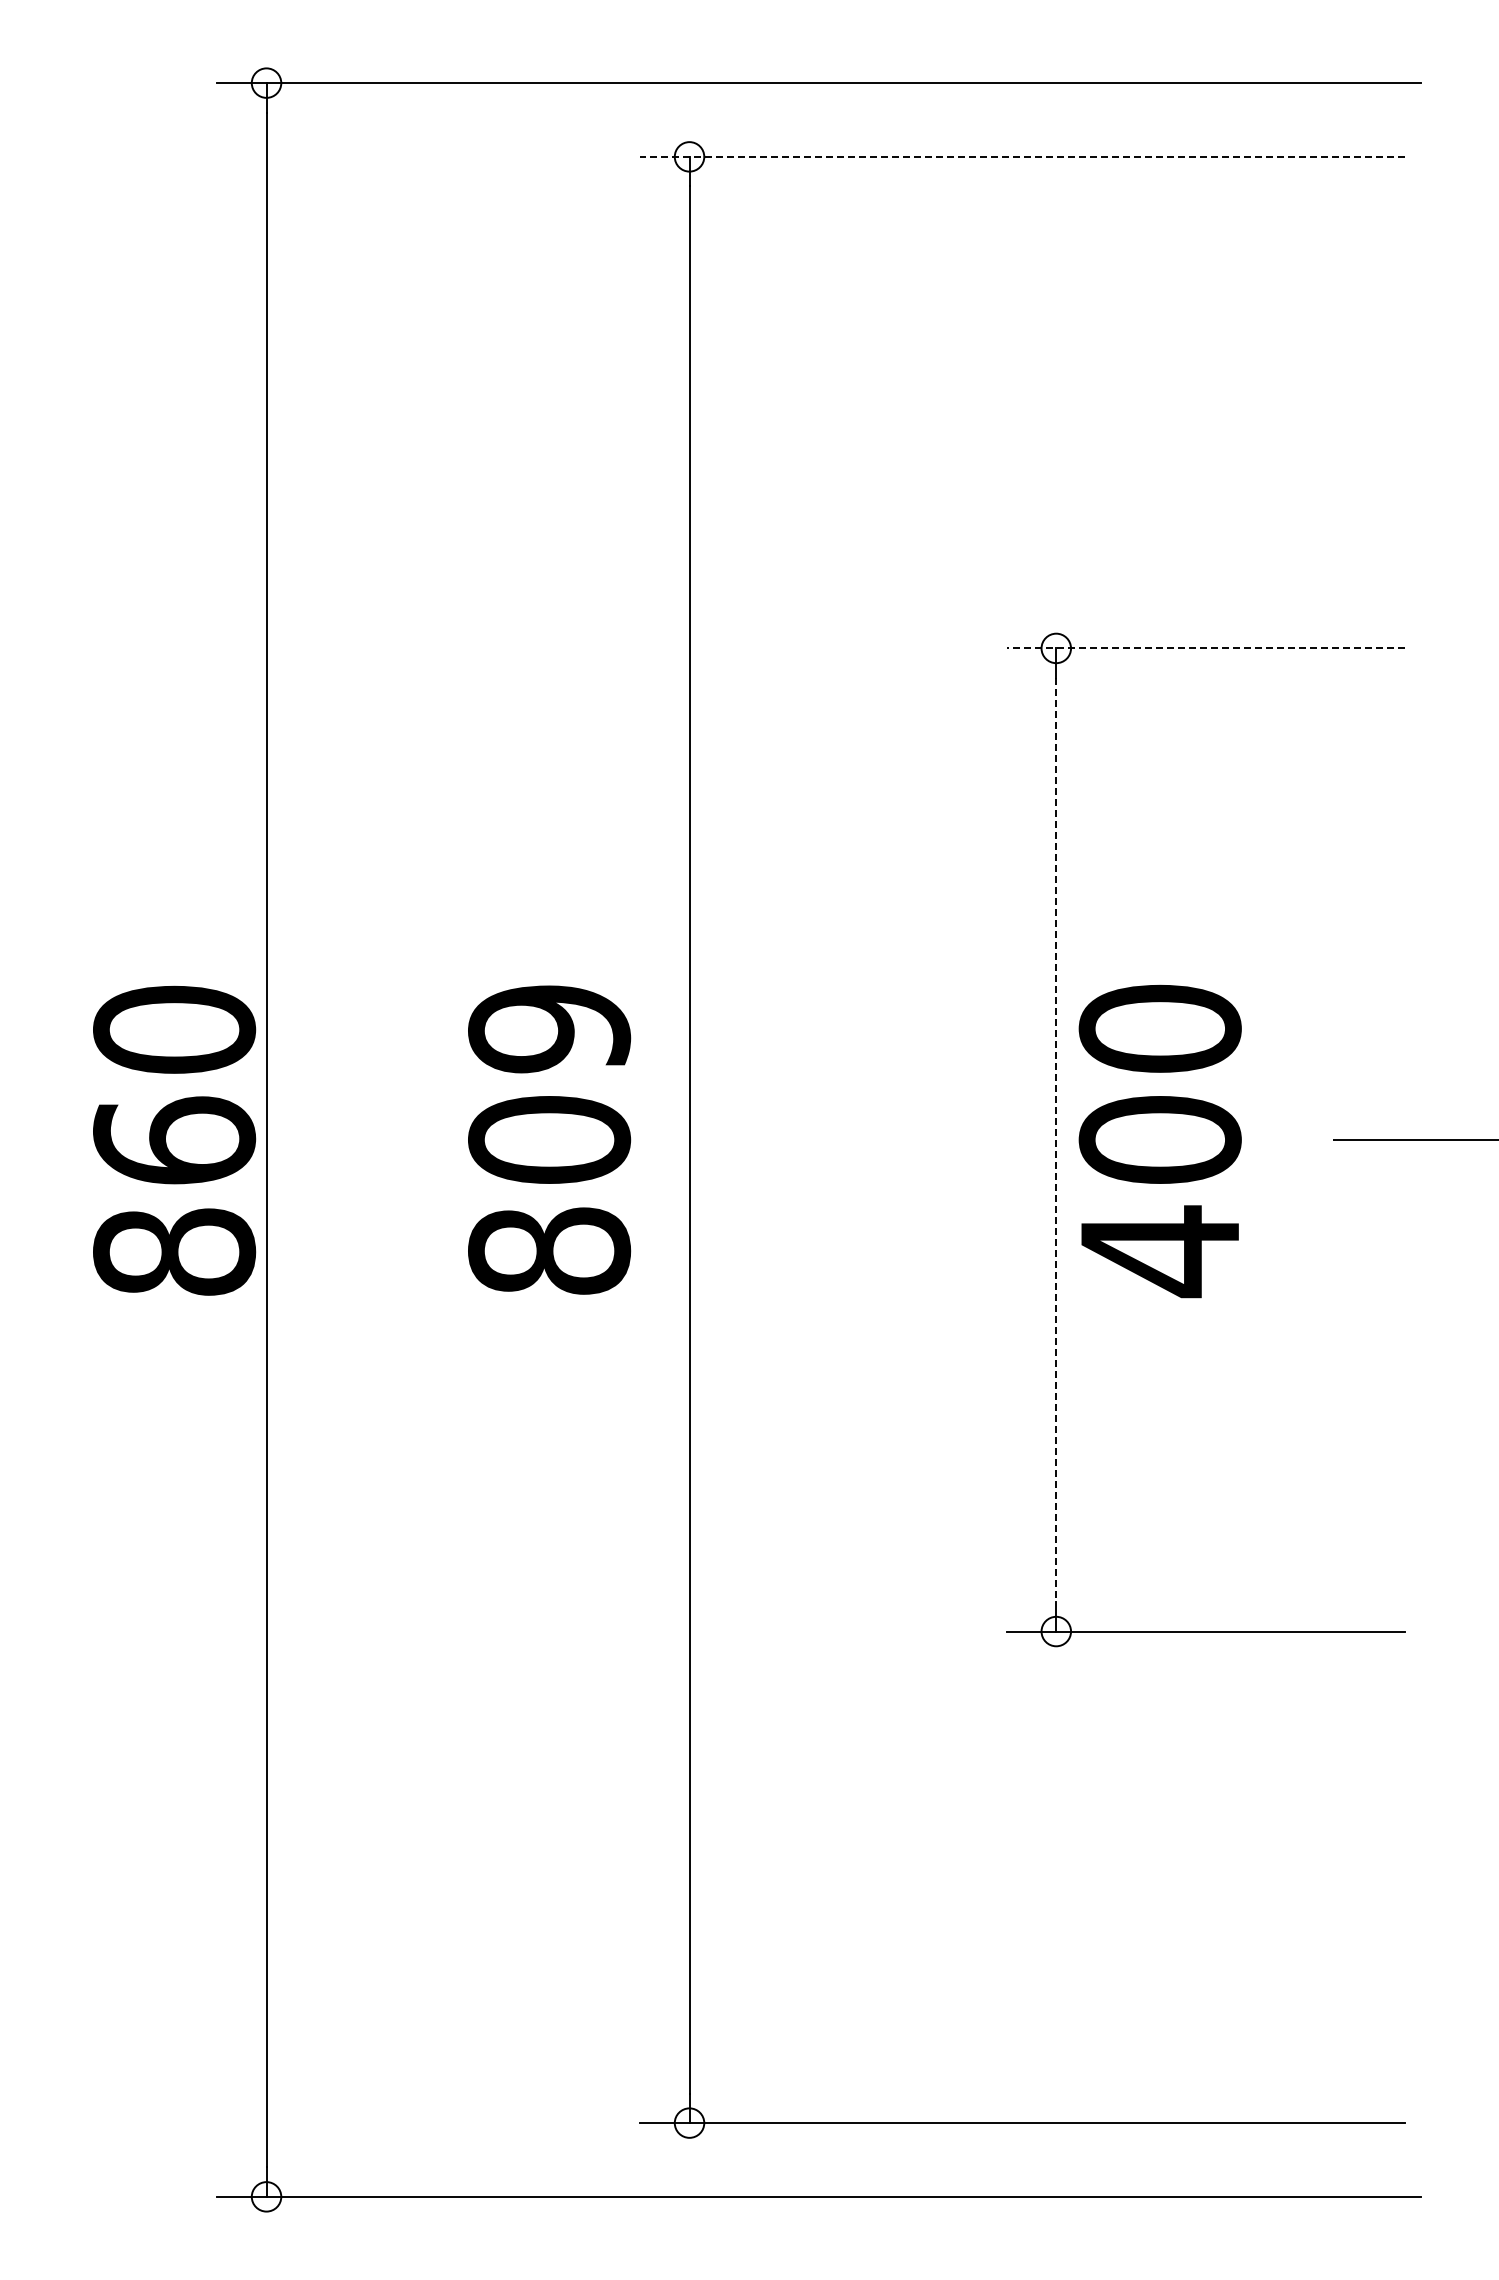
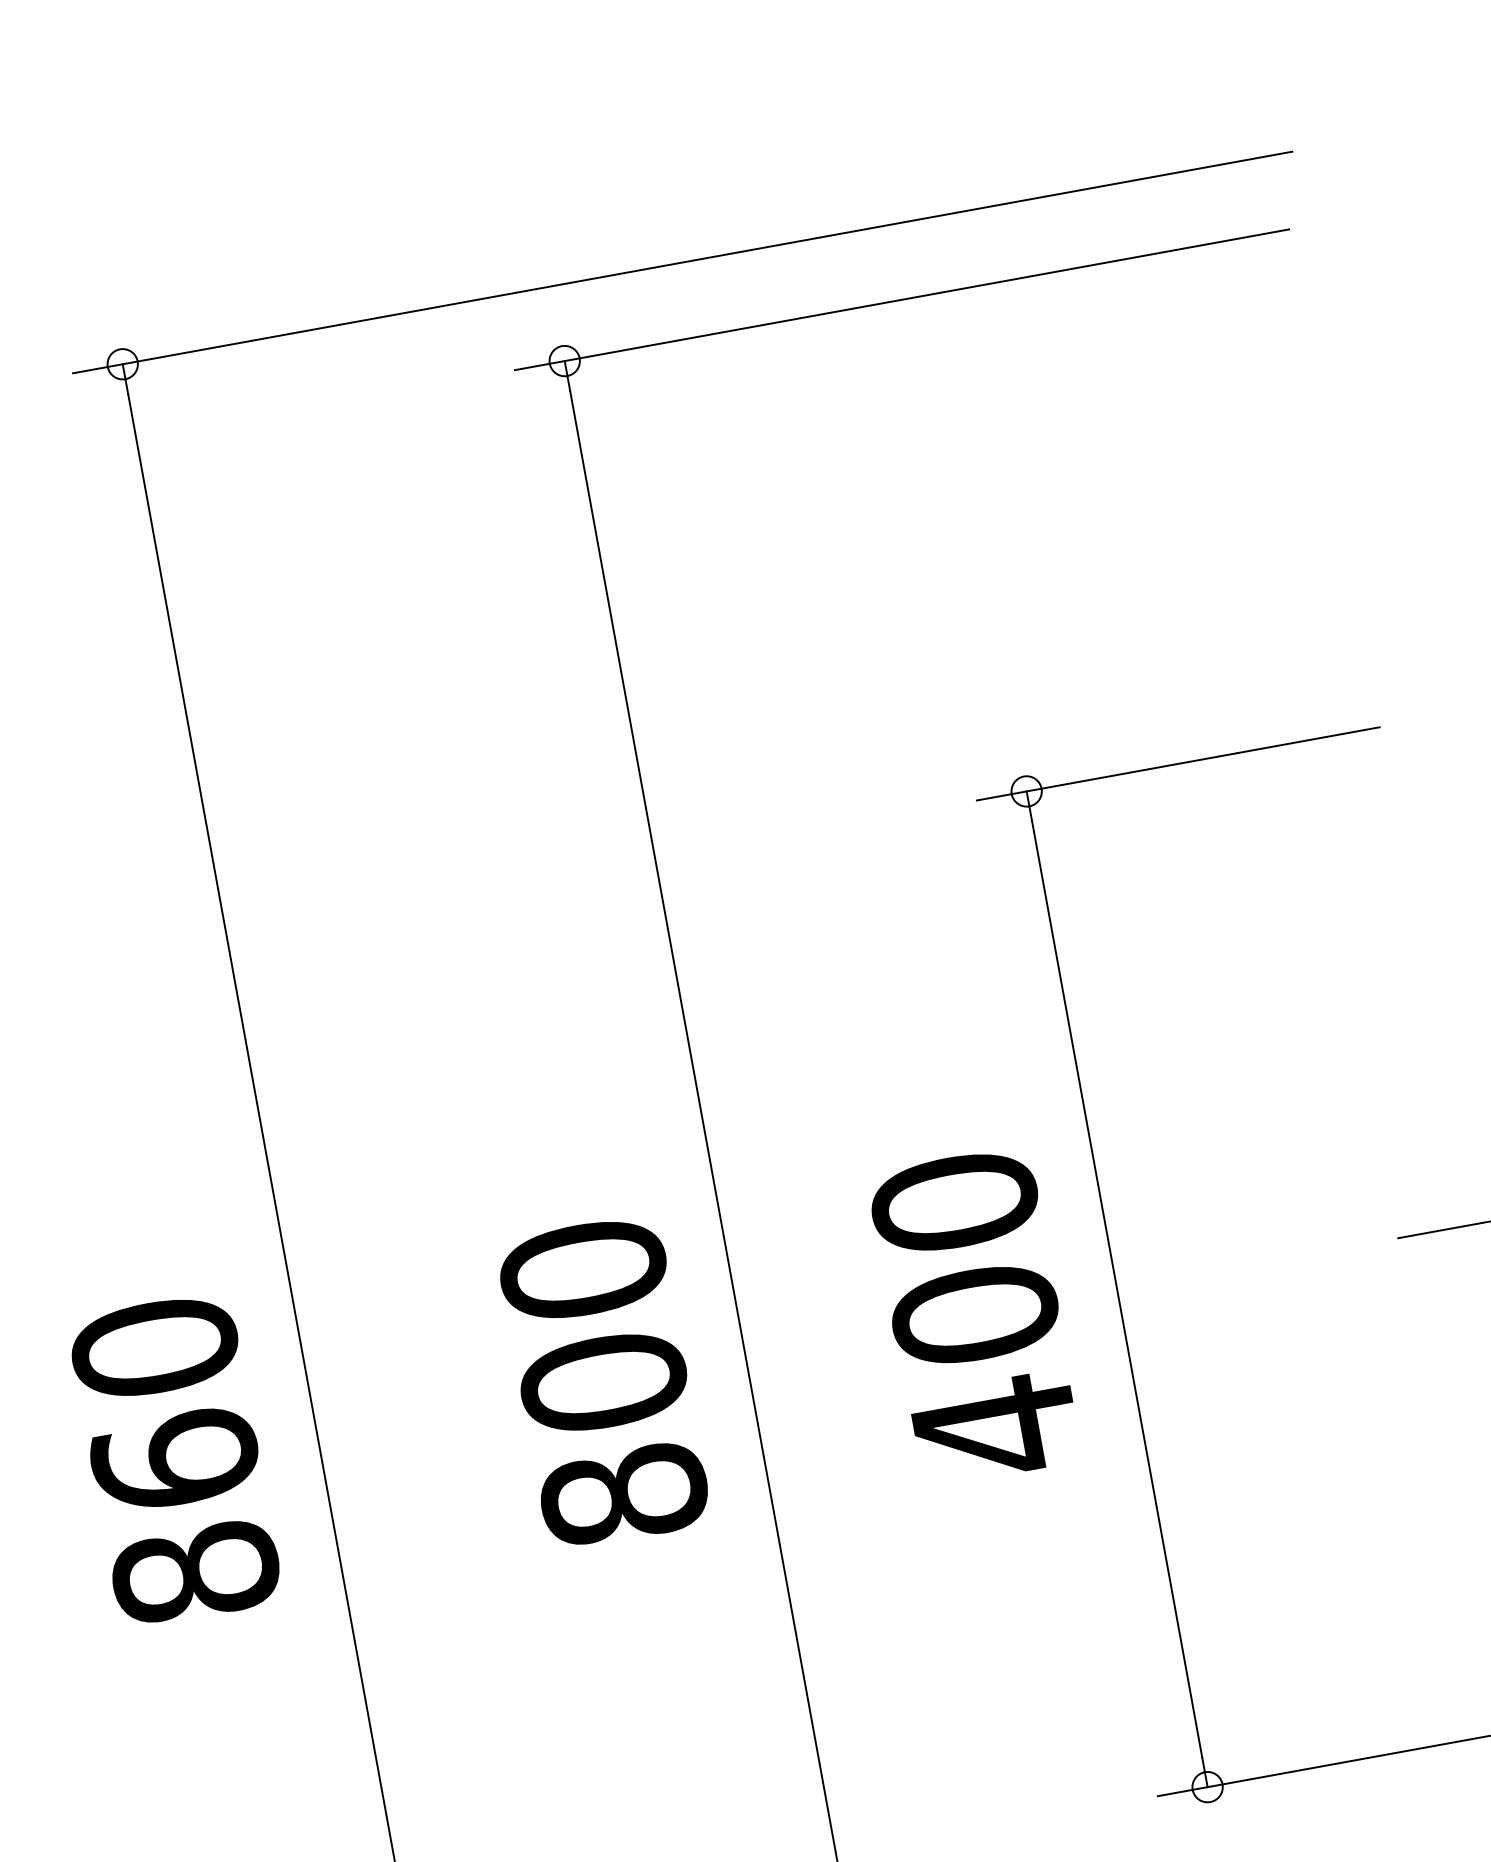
line: (1022, 156) -> (901, 299), dashed -> solid
line: (1205, 648) -> (1177, 764), dashed -> solid
text: (549, 1028) -> (583, 1269), 809 -> 800
text: (174, 1140) -> (175, 1459), moved
line: (1056, 1140) -> (1117, 1289), dashed -> solid
text: (1159, 1141) -> (974, 1316), moved

